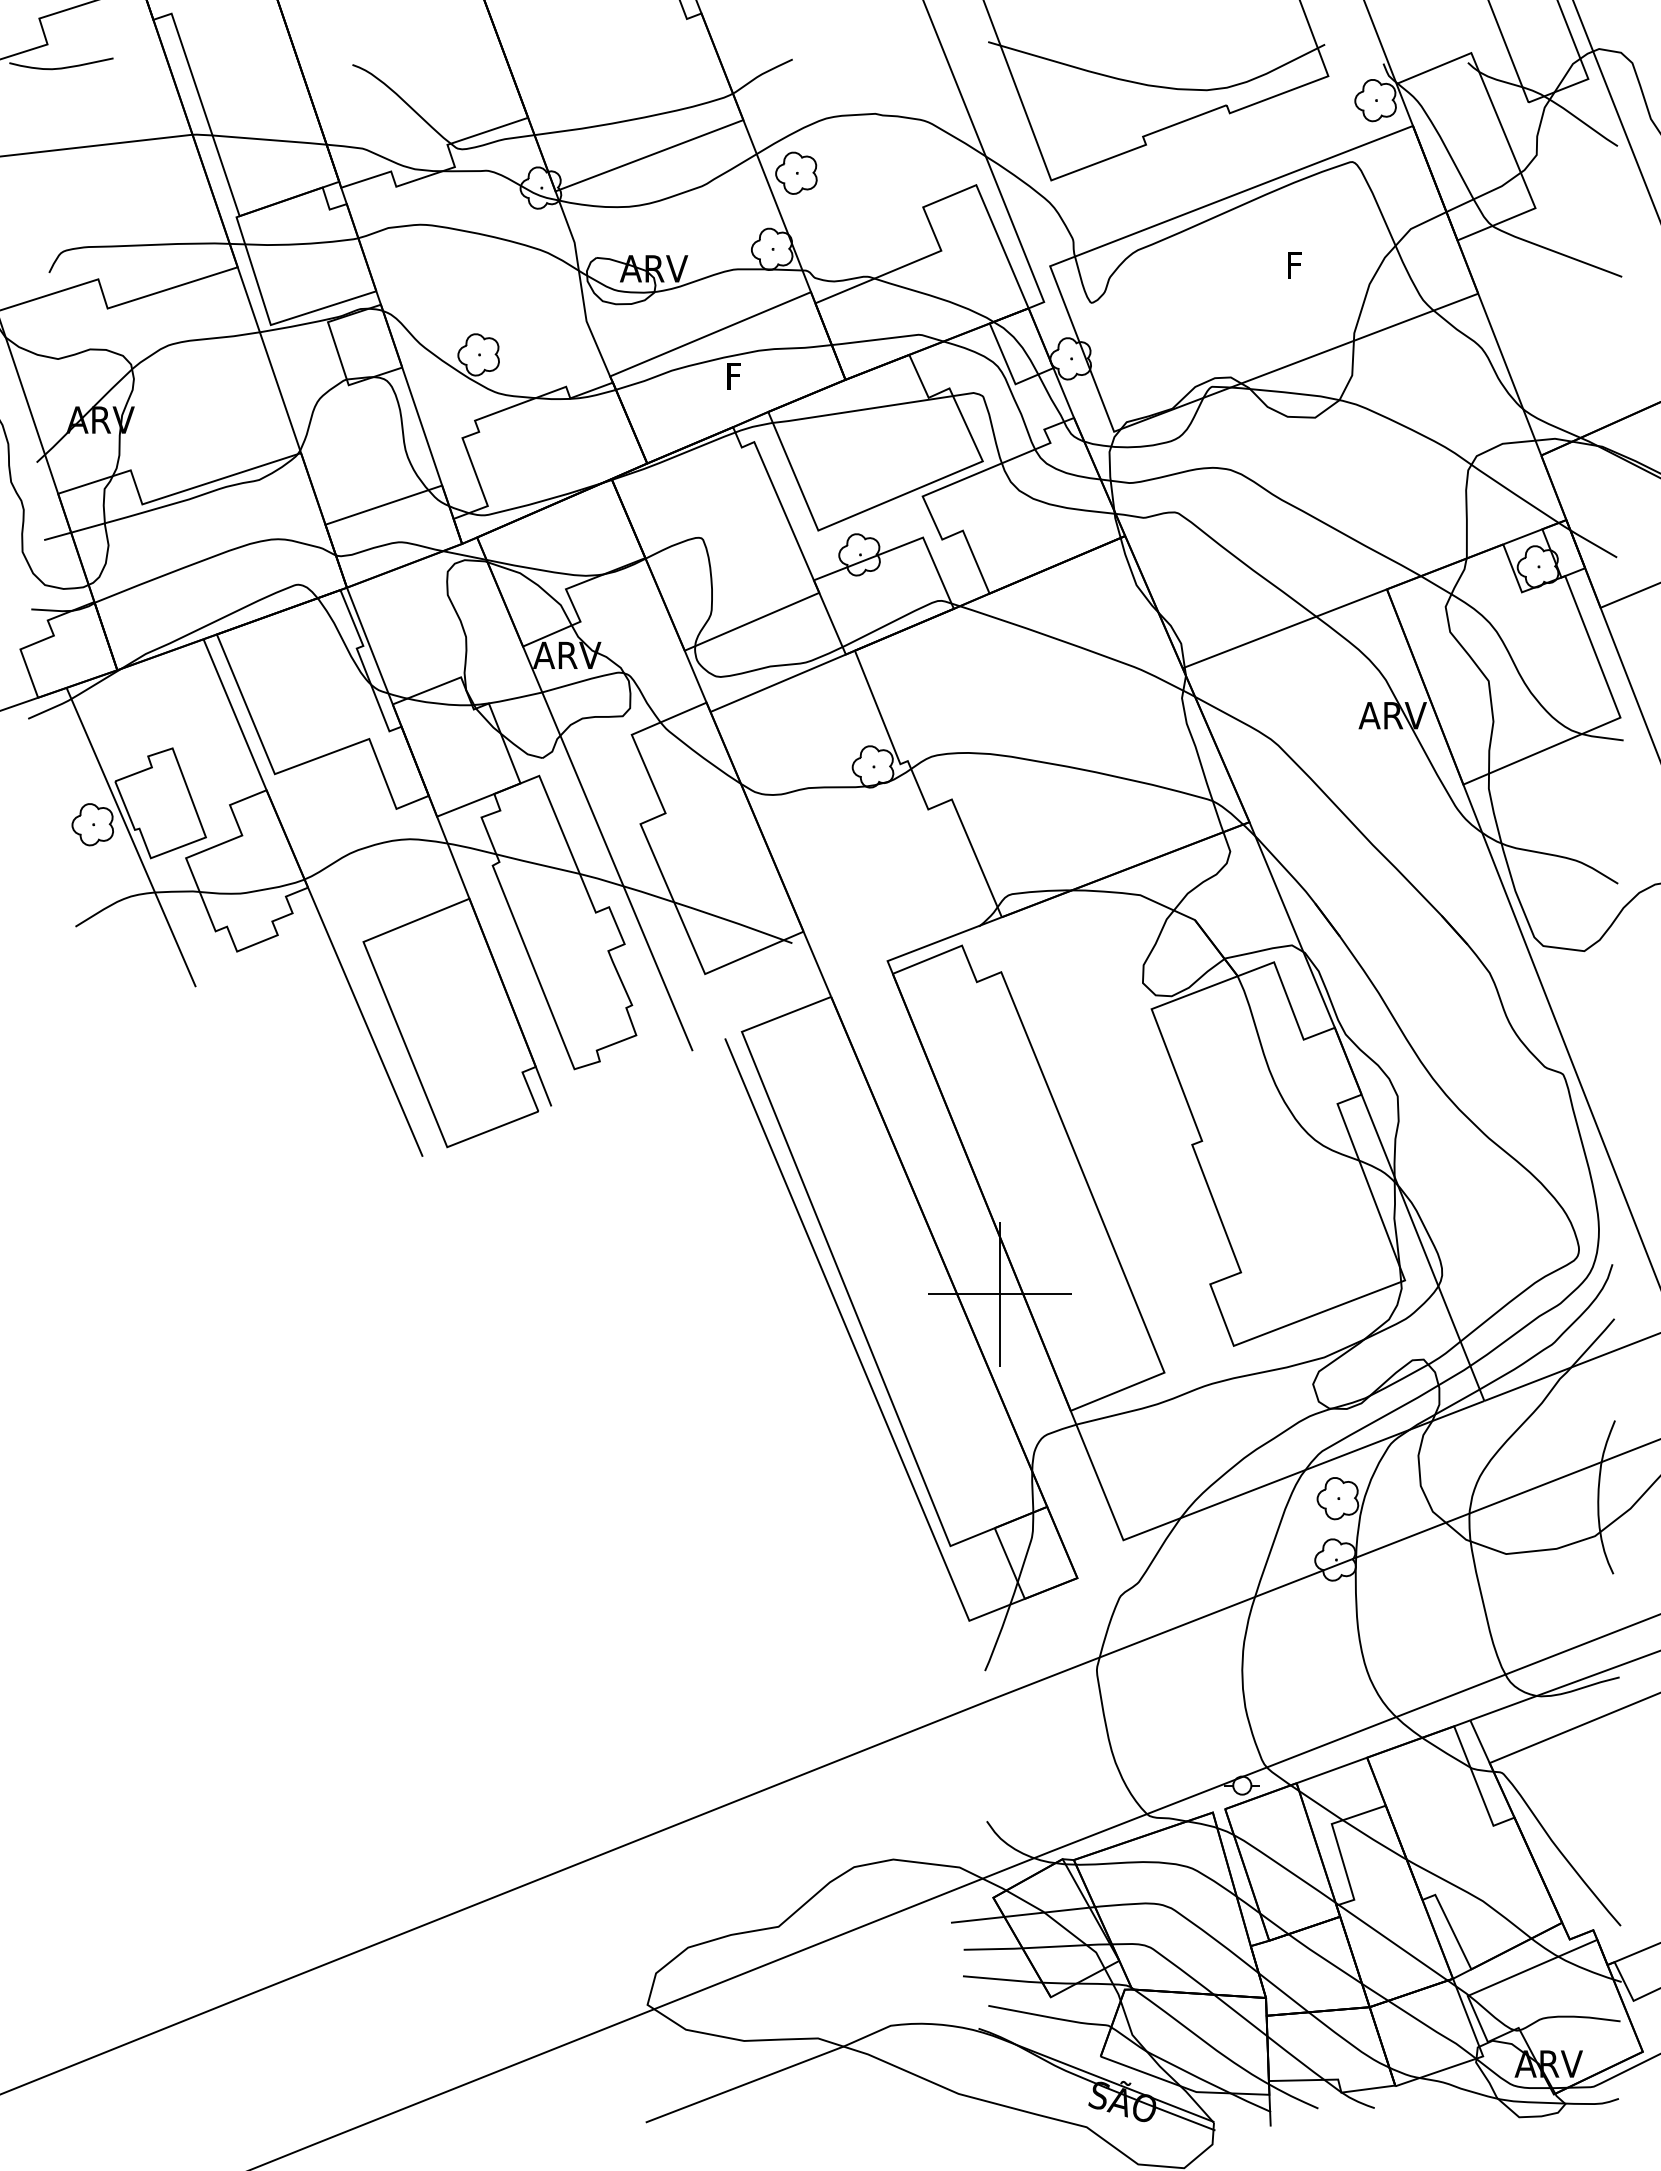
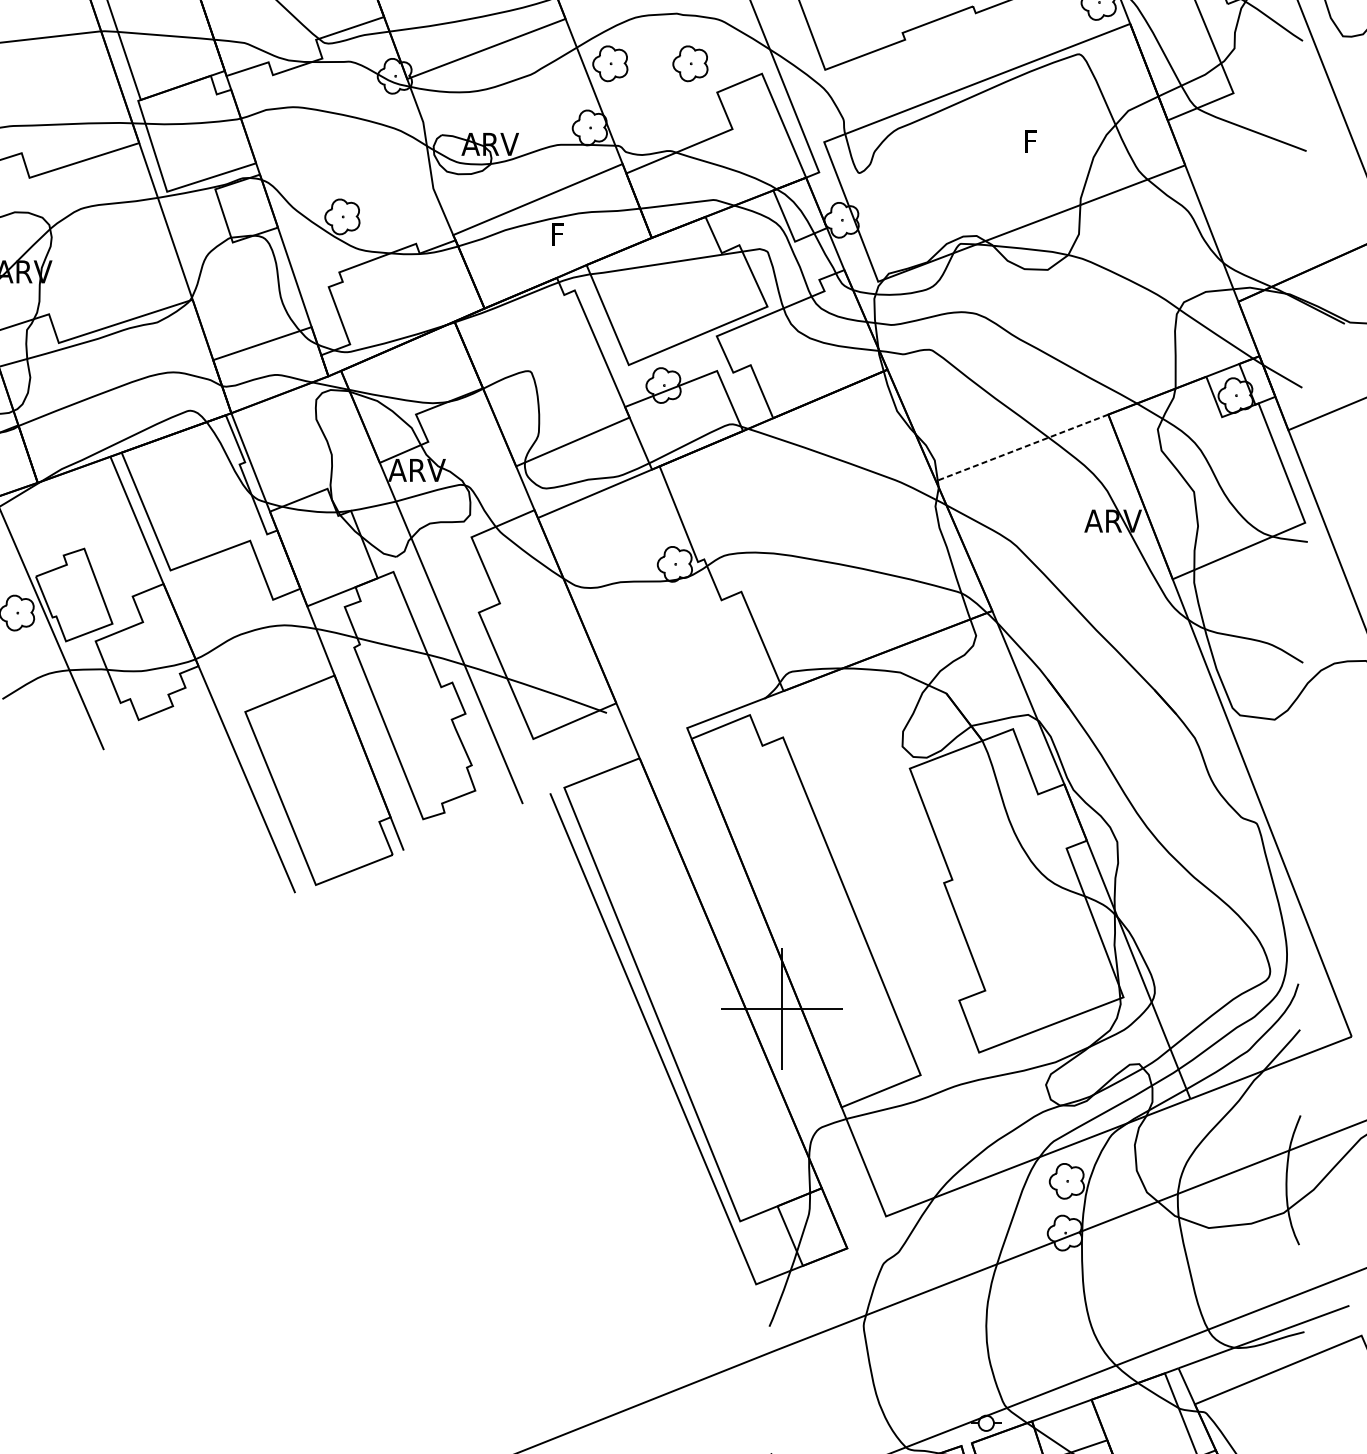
part: (891, 172) -> (690, 63), added
line: (1284, 628) -> (1021, 447), solid -> dashed

